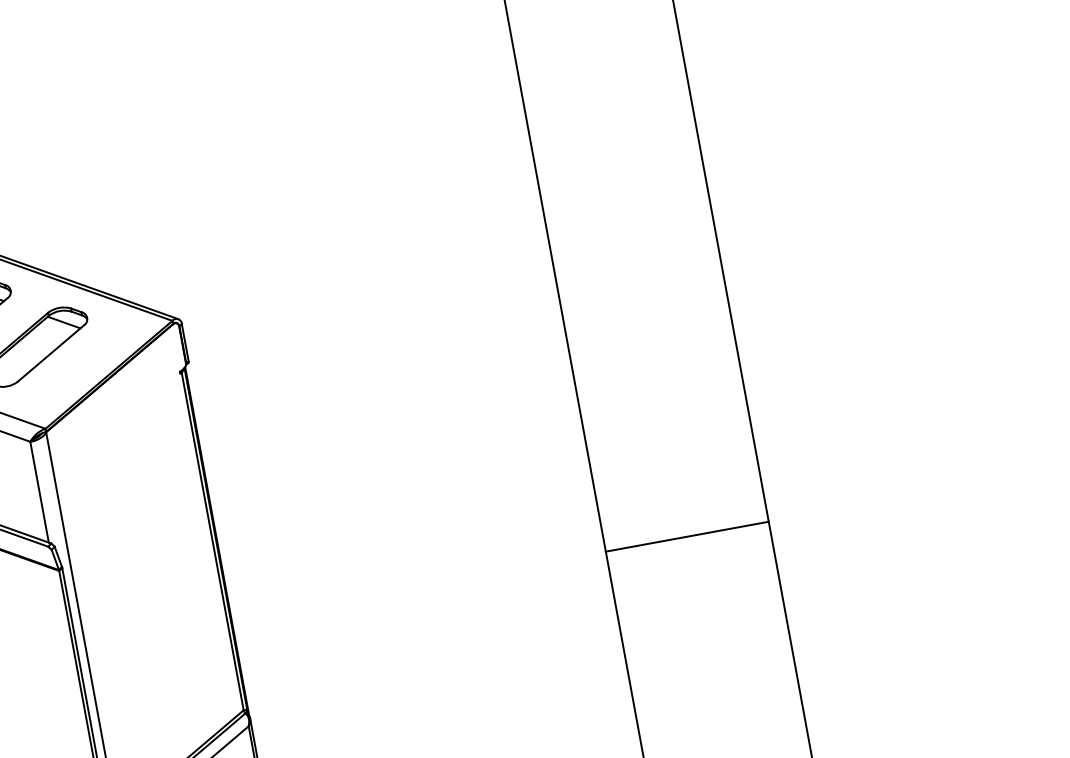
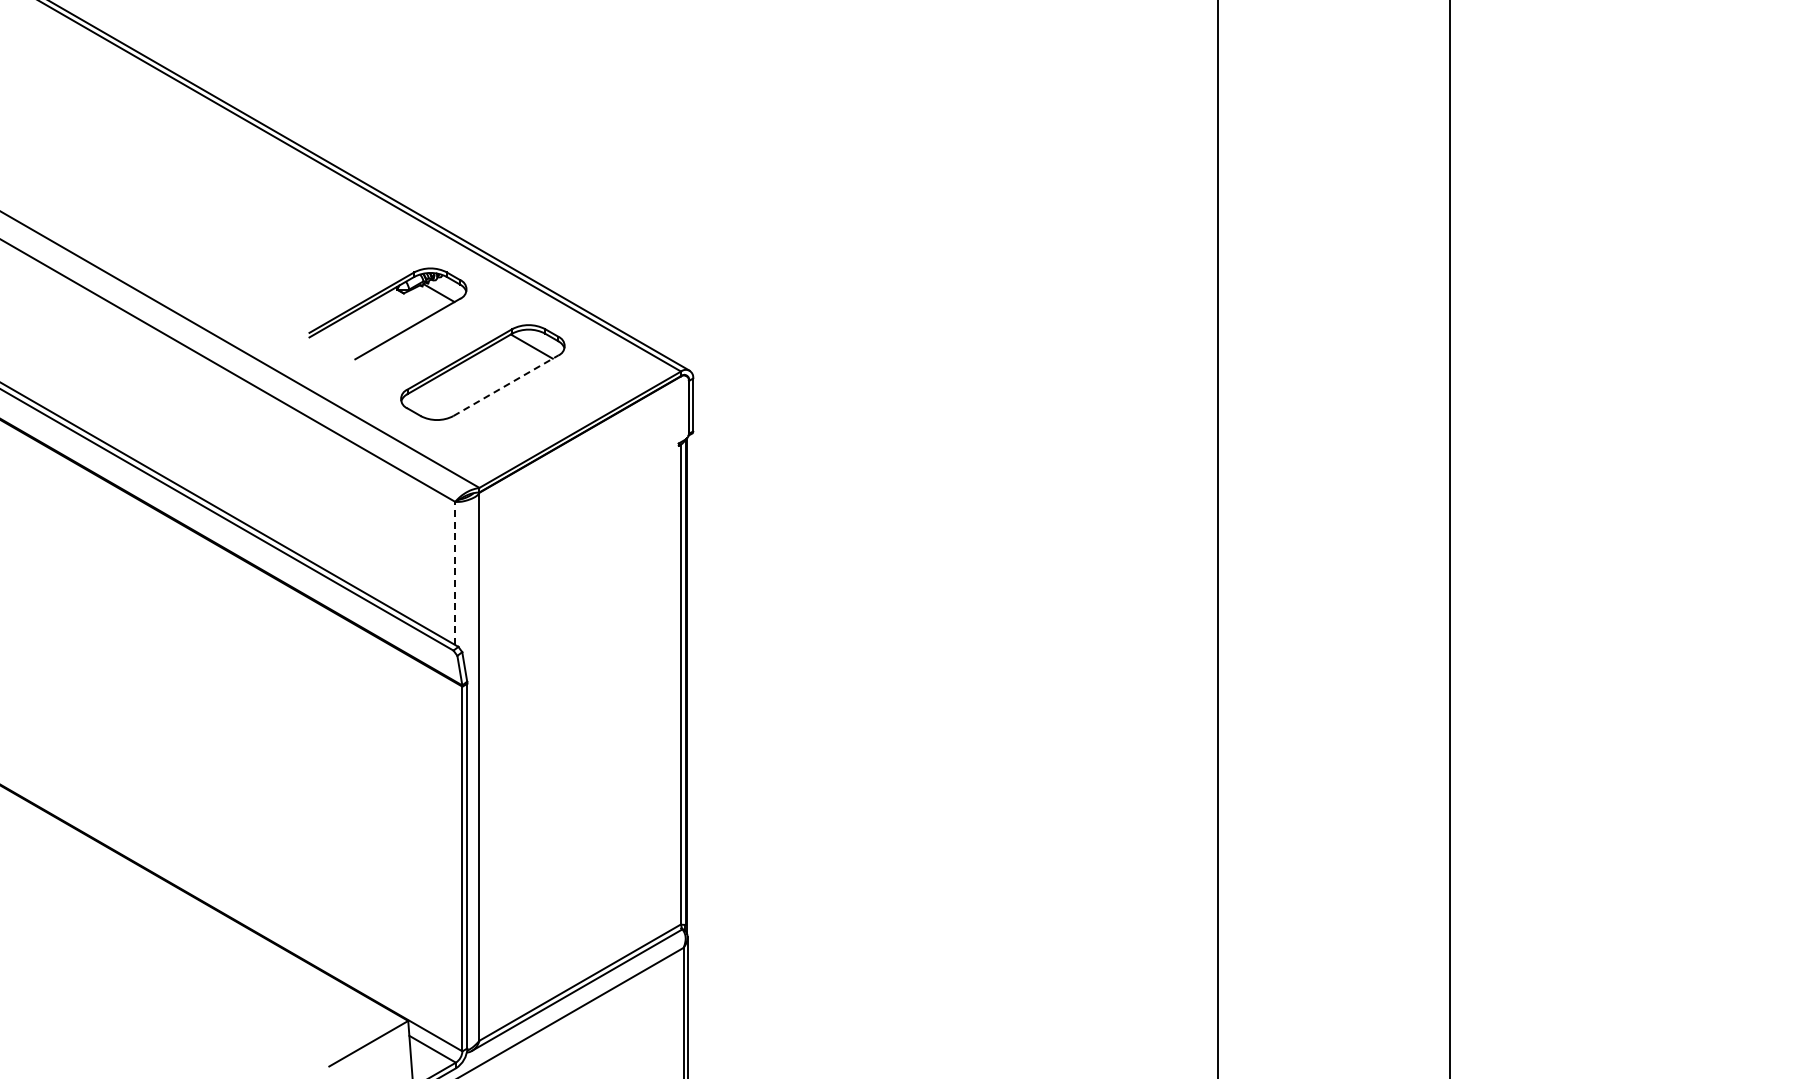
line: (51, 353) -> (506, 385), solid -> dashed
line: (39, 492) -> (455, 573), solid -> dashed
line: (686, 536) -> (1333, 797), removed

